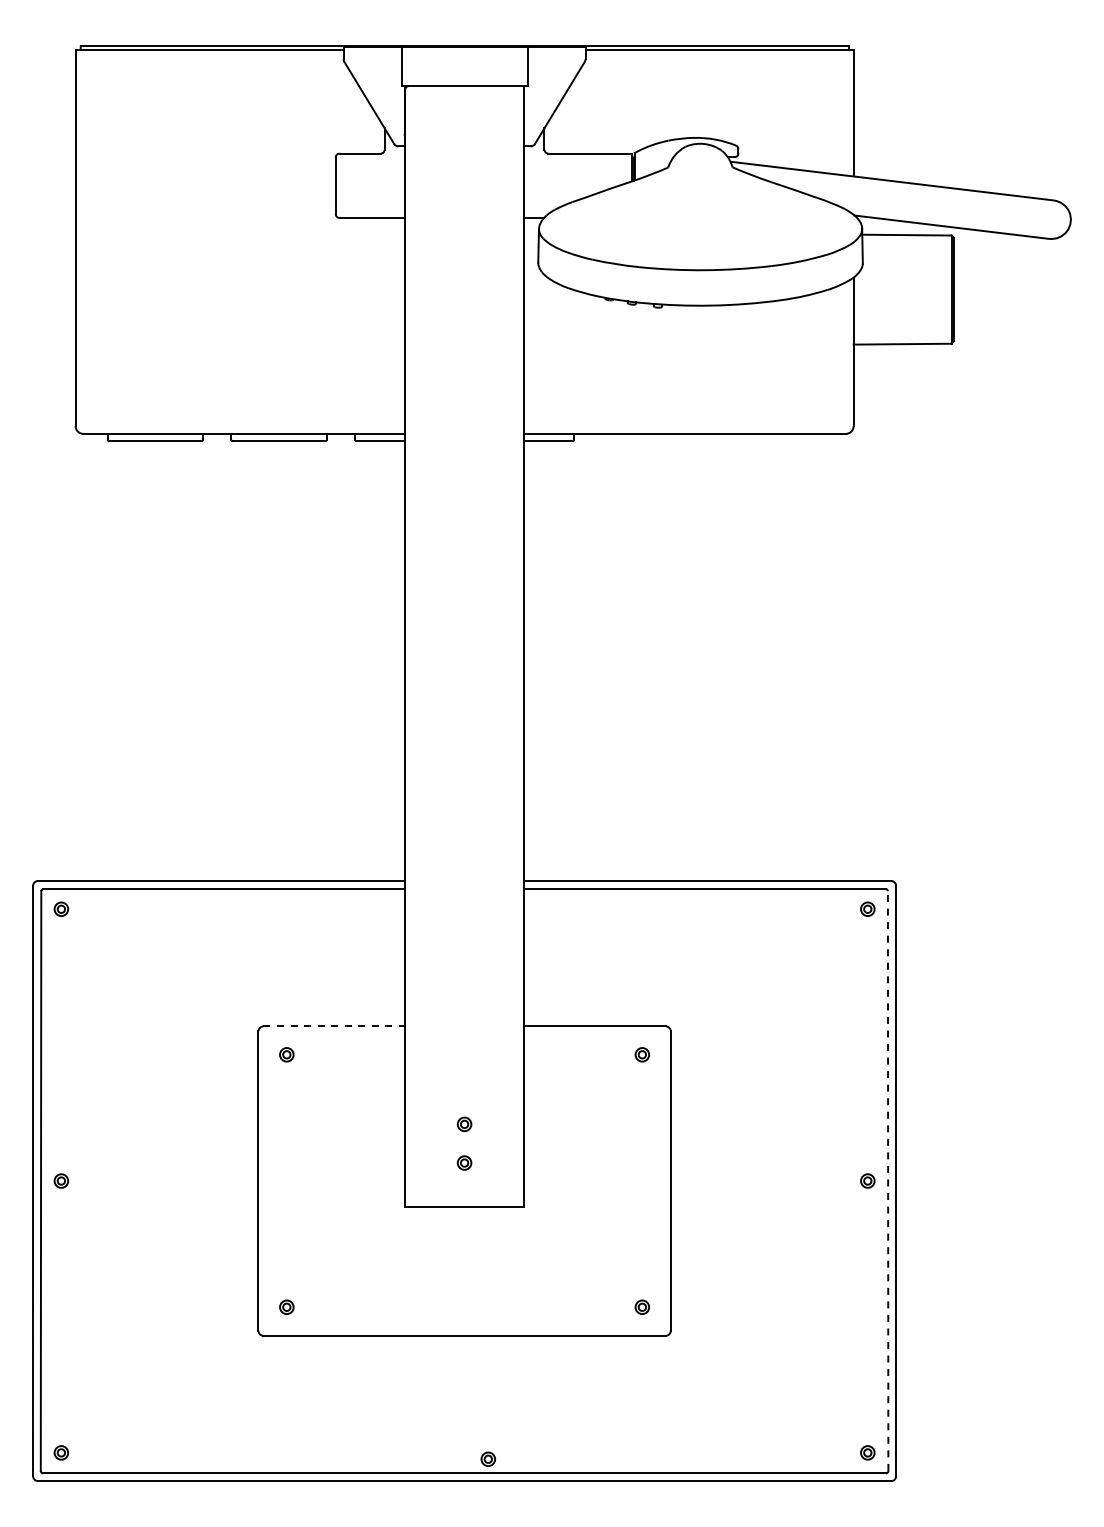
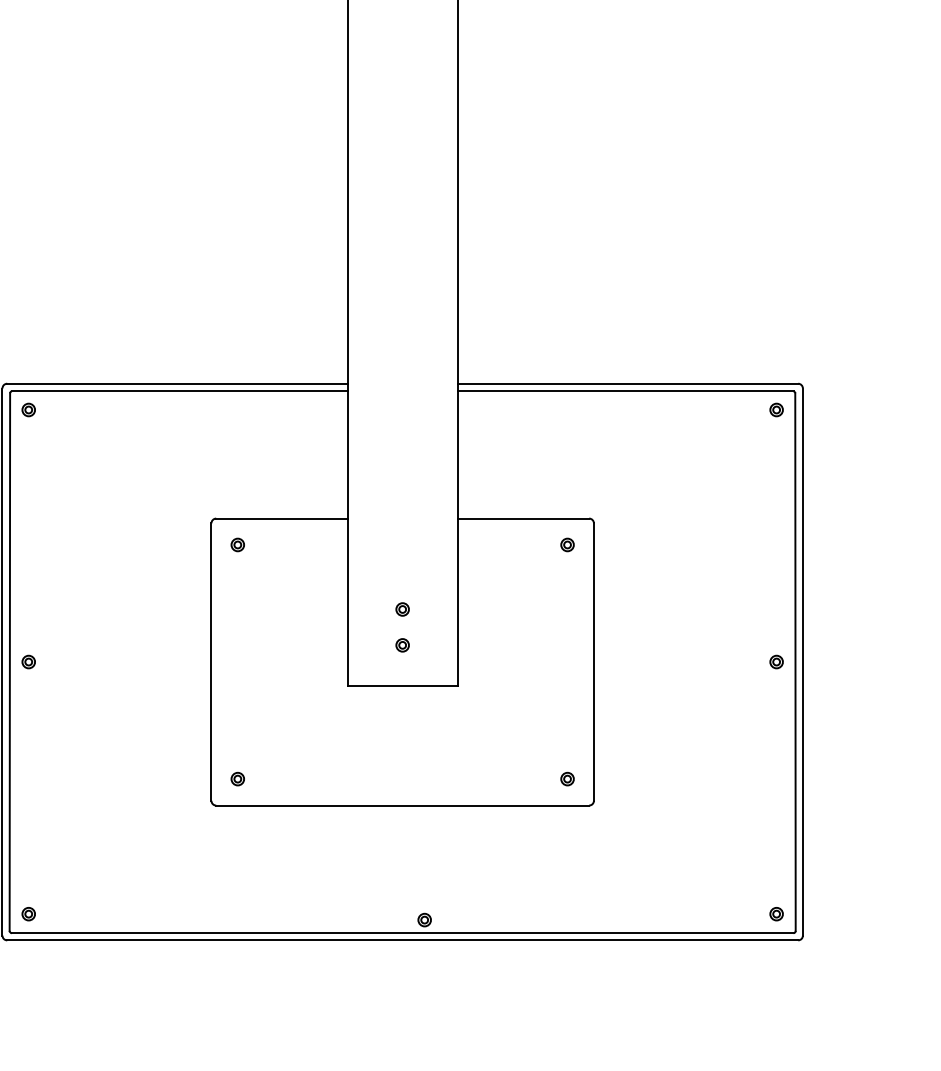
line: (334, 1026) -> (282, 518), dashed -> solid
line: (888, 1181) -> (795, 662), dashed -> solid

